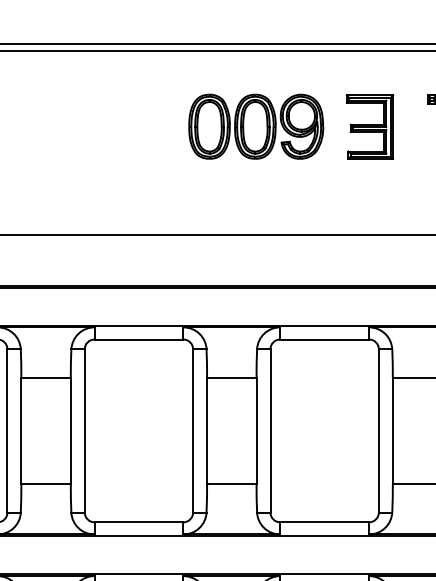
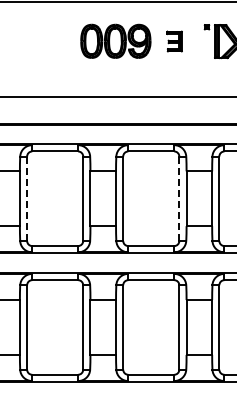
part: (369, 127) -> (174, 41), size x0.6
line: (85, 432) -> (27, 199), solid -> dashed
line: (379, 432) -> (179, 199), solid -> dashed

